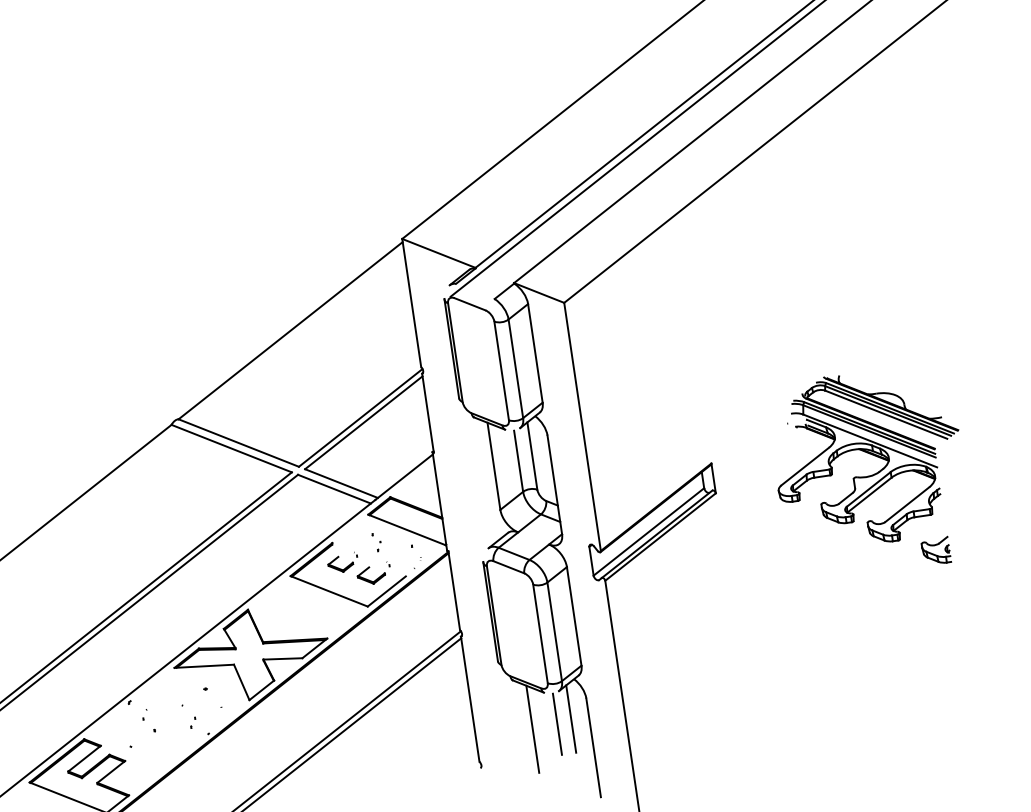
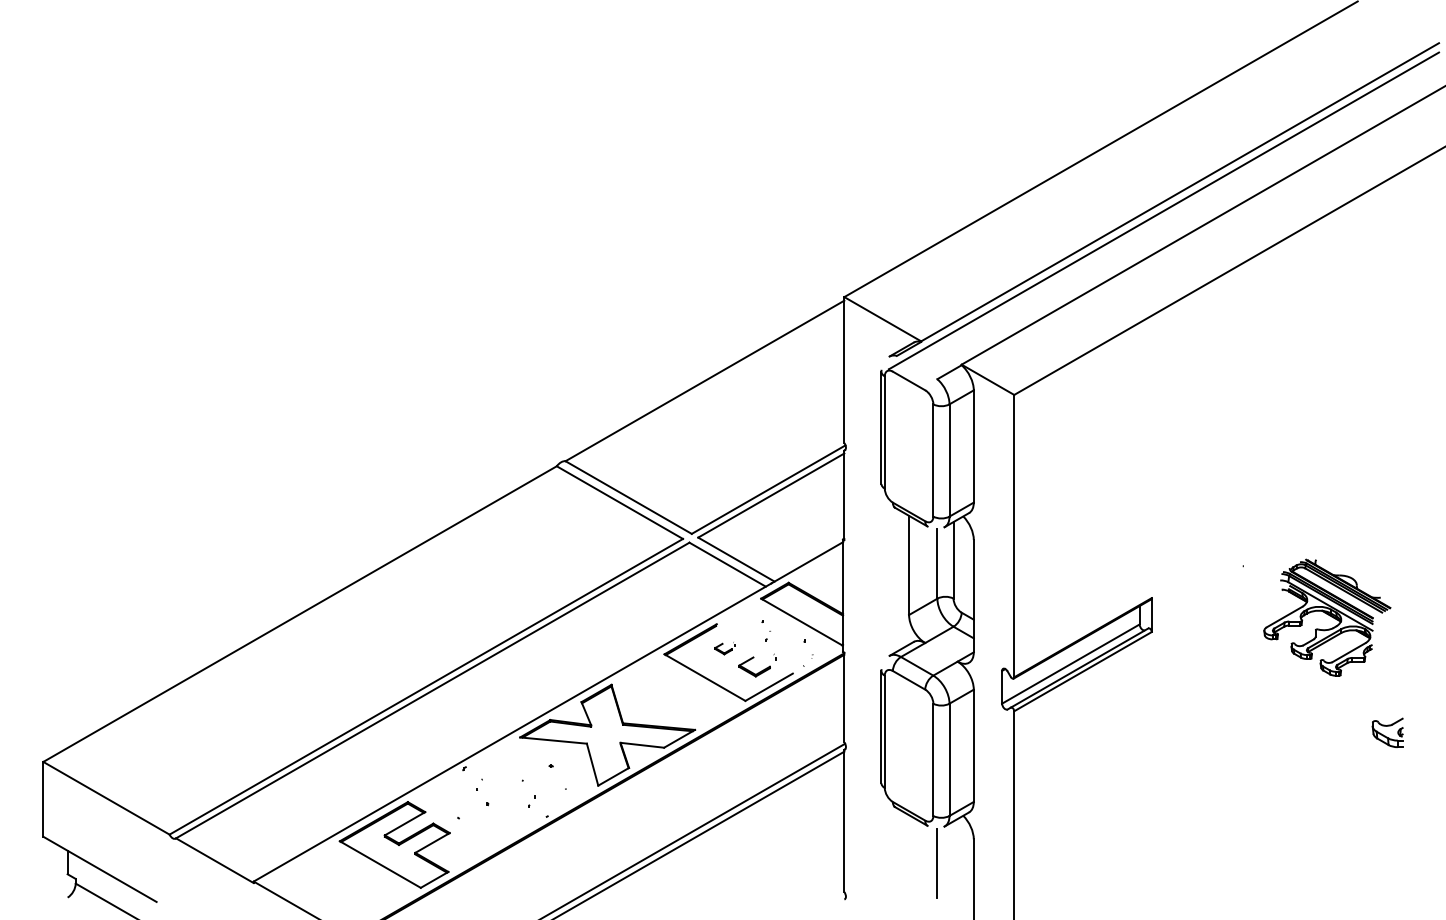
part: (868, 457) -> (1327, 617), size x0.6
part: (342, 563) -> (724, 648), size x0.6
line: (571, 718) -> (953, 859), removed
line: (533, 728) -> (909, 864), removed

